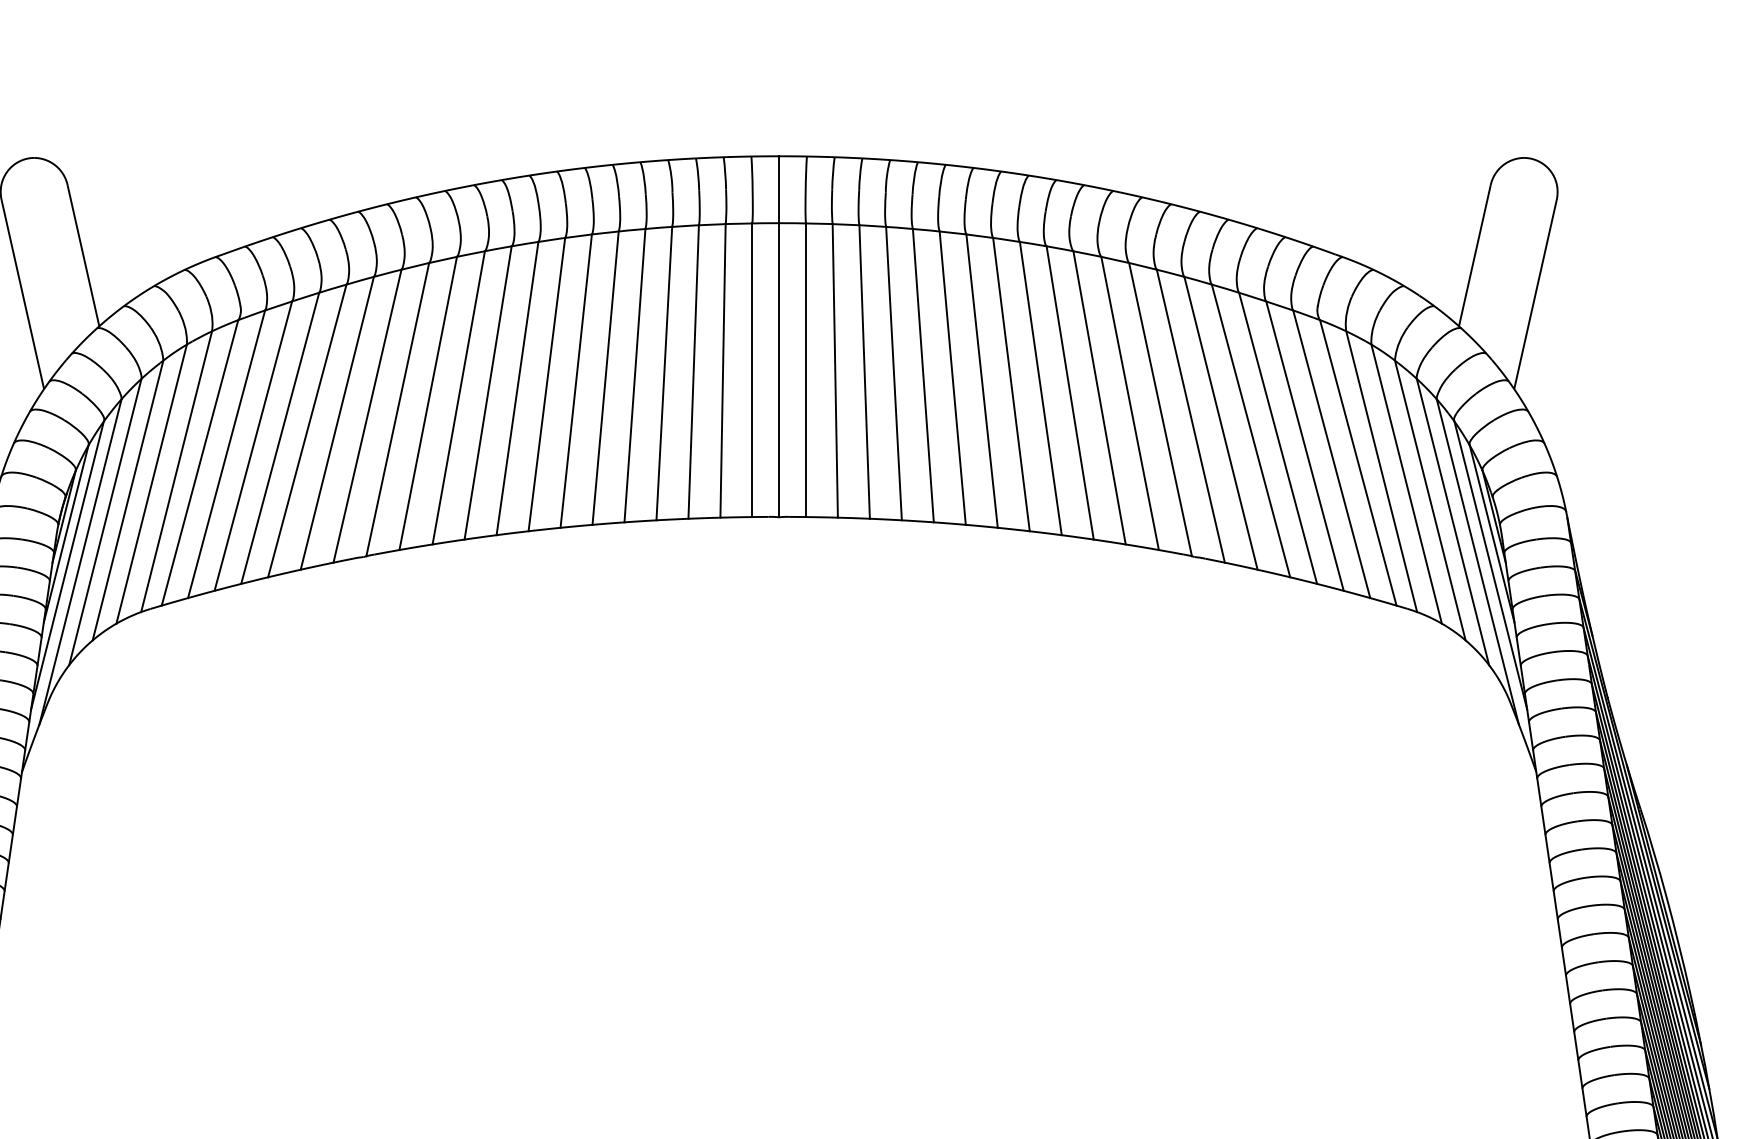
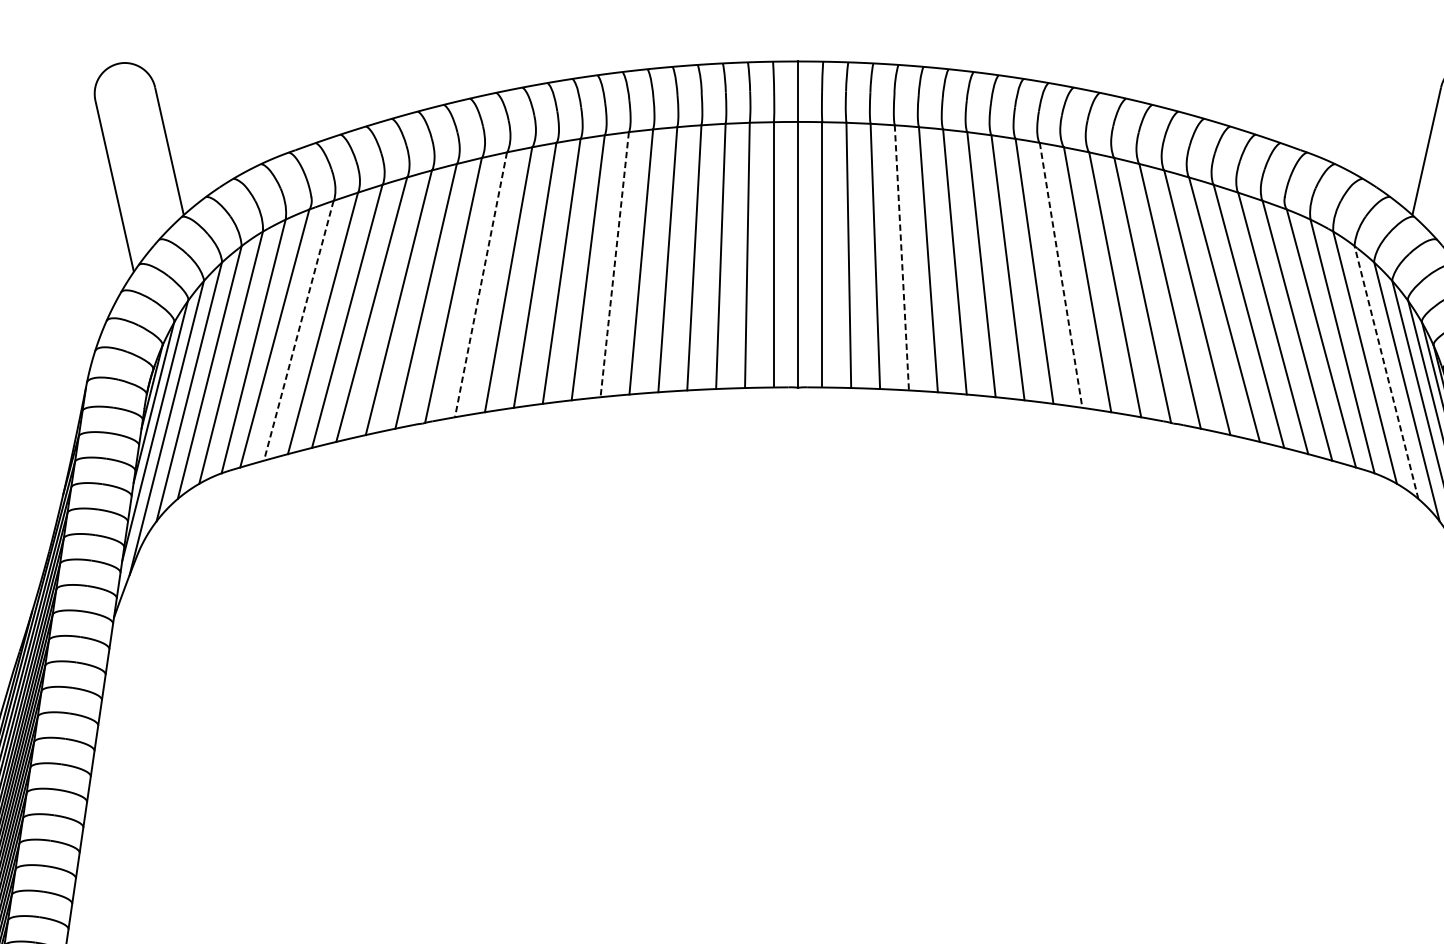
line: (894, 373) -> (902, 257), solid -> dashed
line: (576, 381) -> (614, 265), solid -> dashed
line: (1070, 392) -> (1061, 274), solid -> dashed
line: (428, 403) -> (481, 284), solid -> dashed
line: (226, 454) -> (298, 330), solid -> dashed
line: (1430, 500) -> (1386, 372), solid -> dashed

